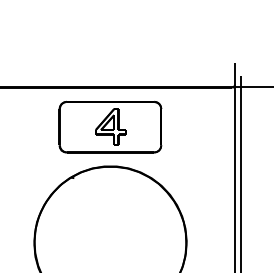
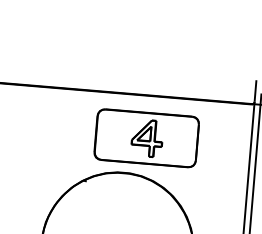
part: (110, 126) -> (146, 137), moved

